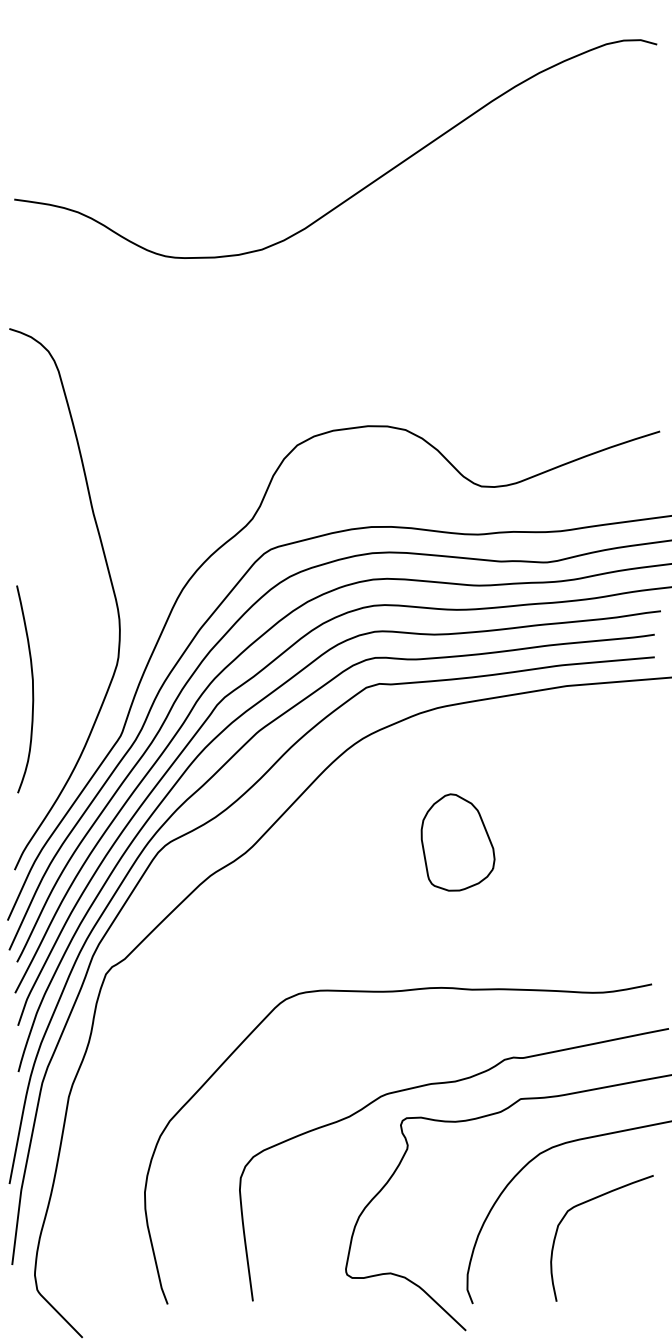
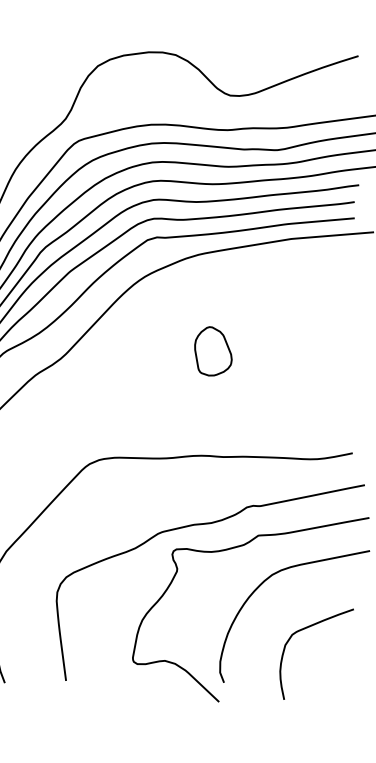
part: (457, 842) -> (213, 351), size x0.7
curve: (585, 1203) -> (304, 629), moved

